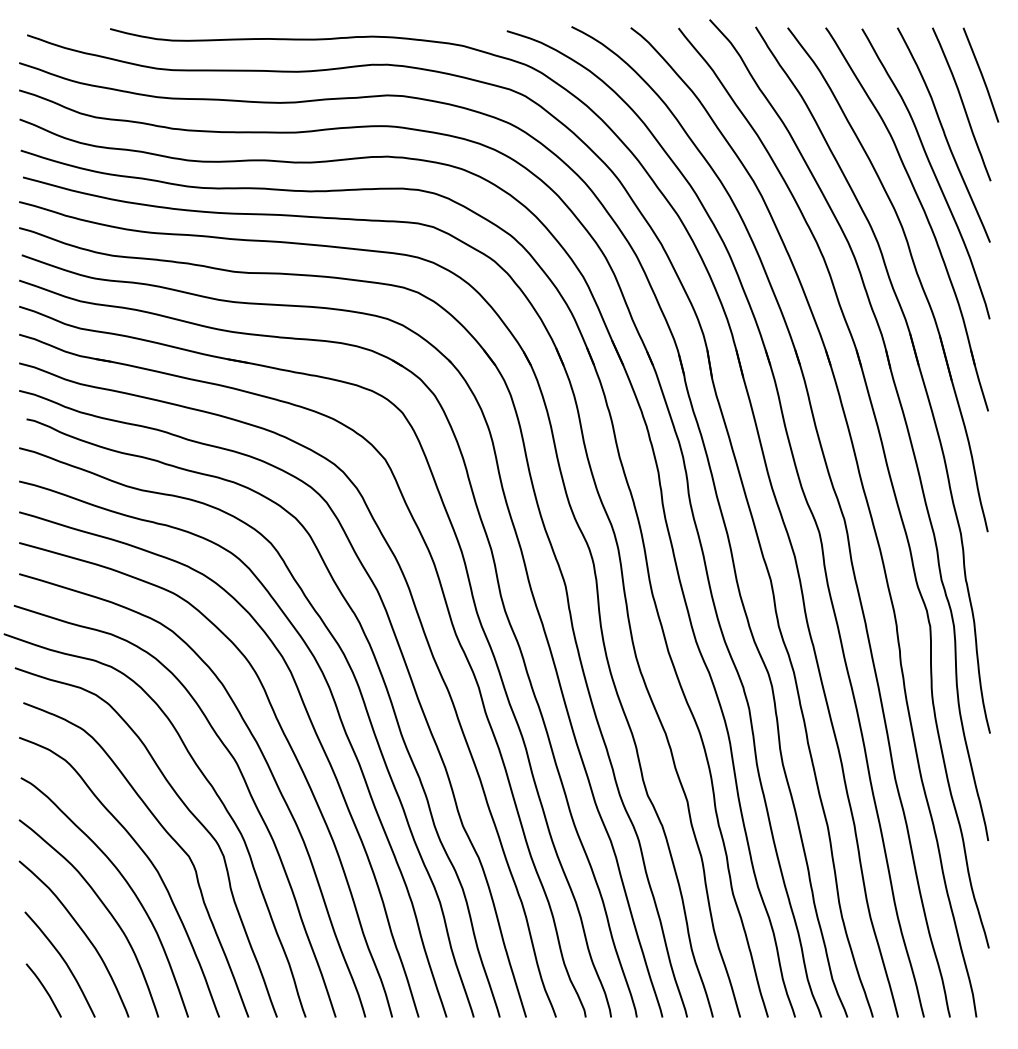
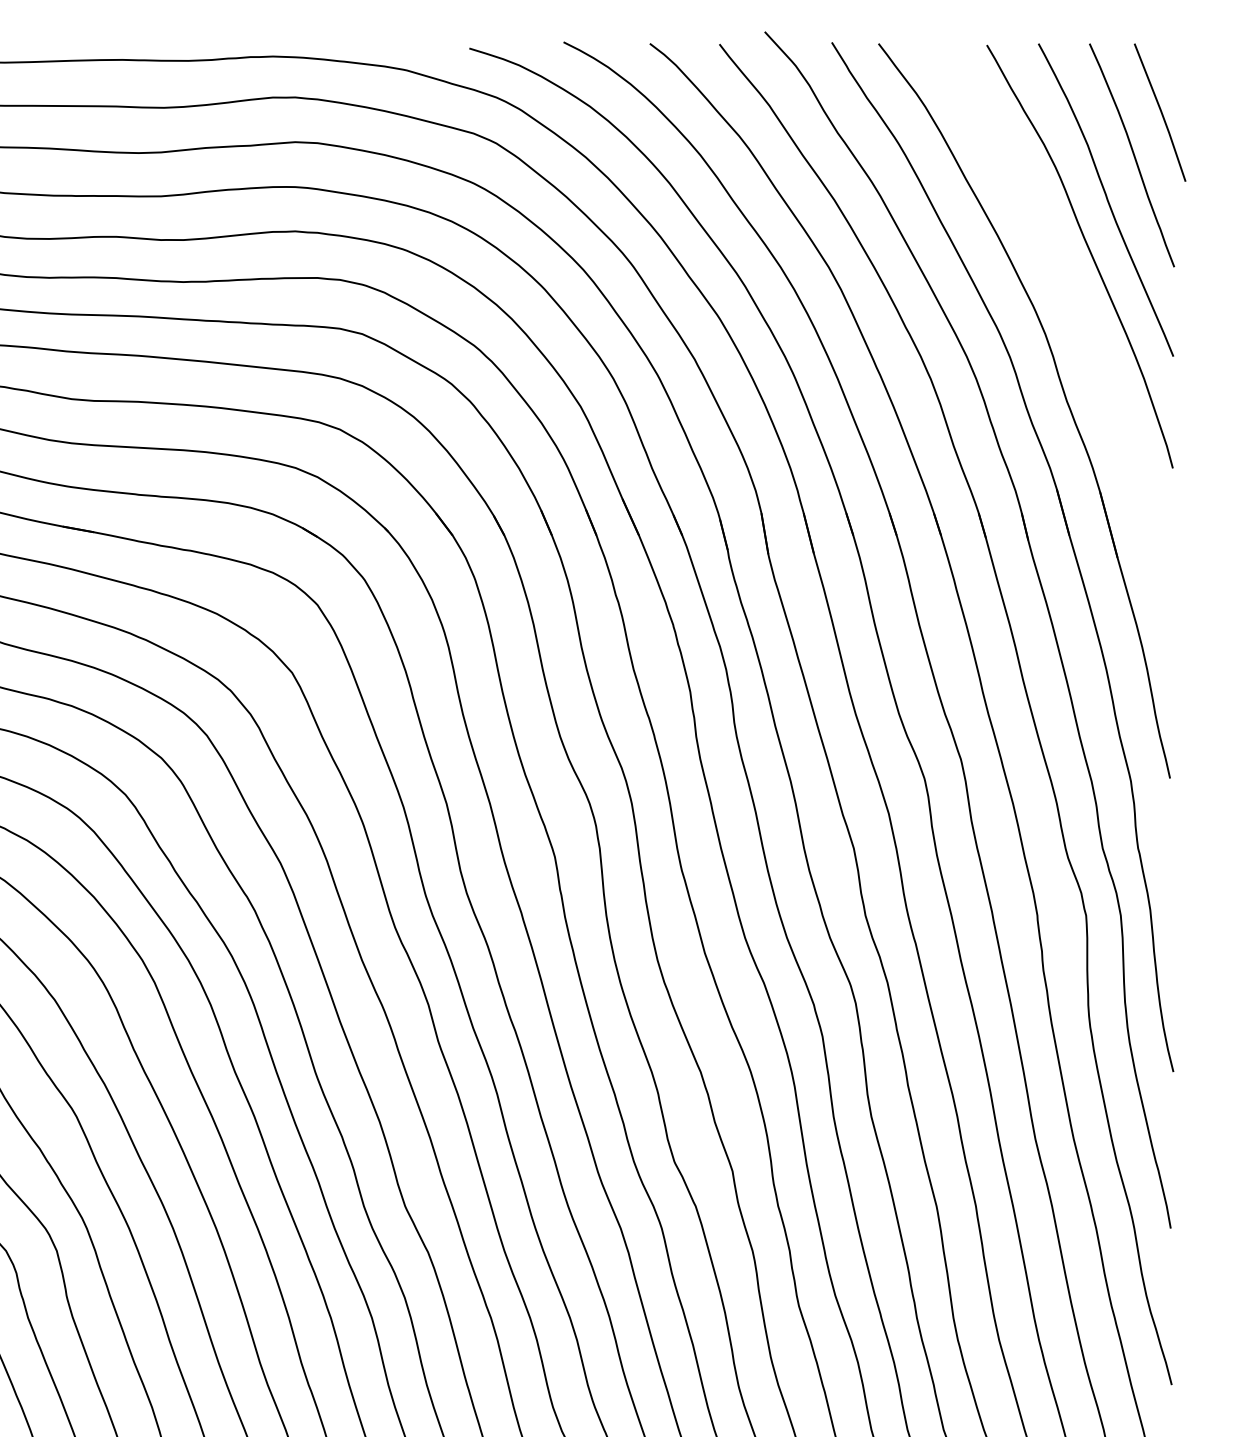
part: (923, 212) -> (1076, 312), removed

